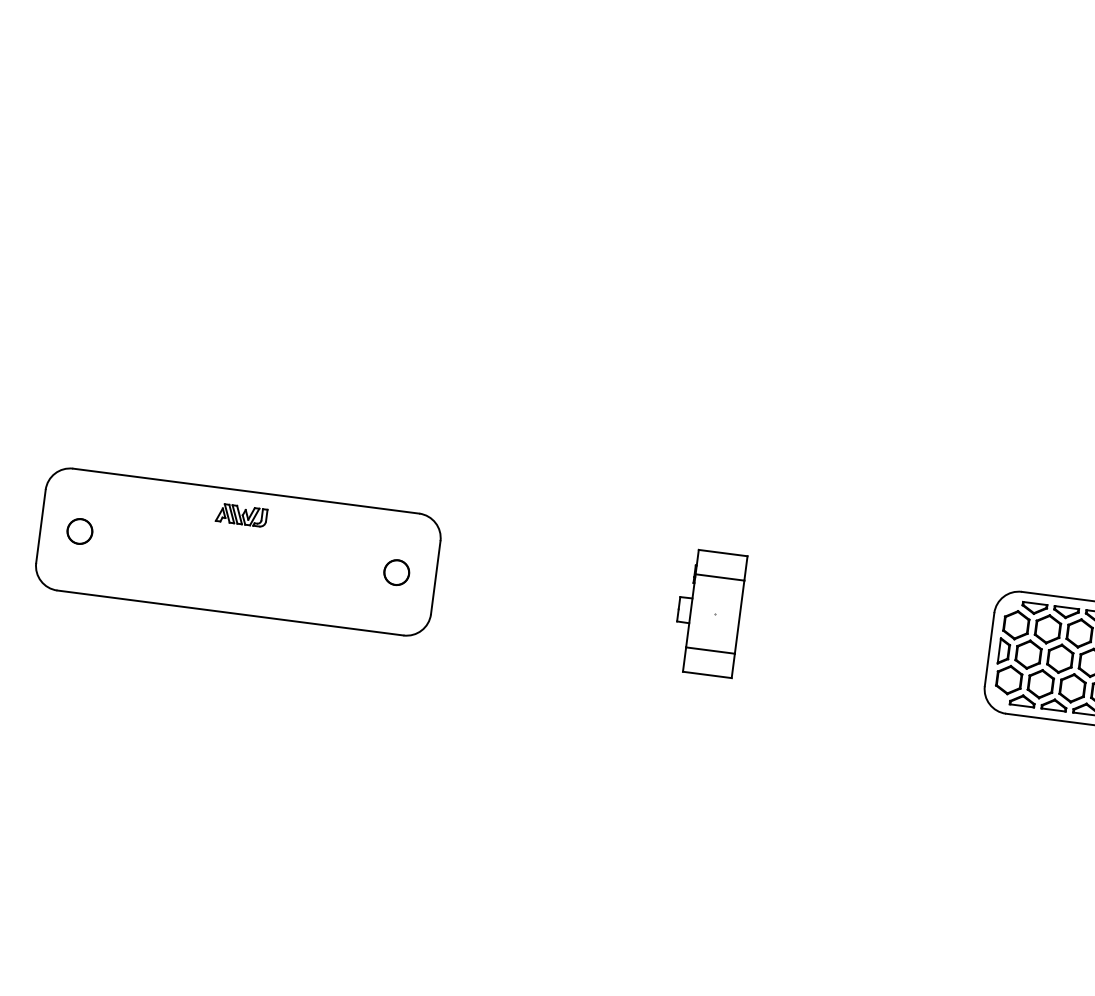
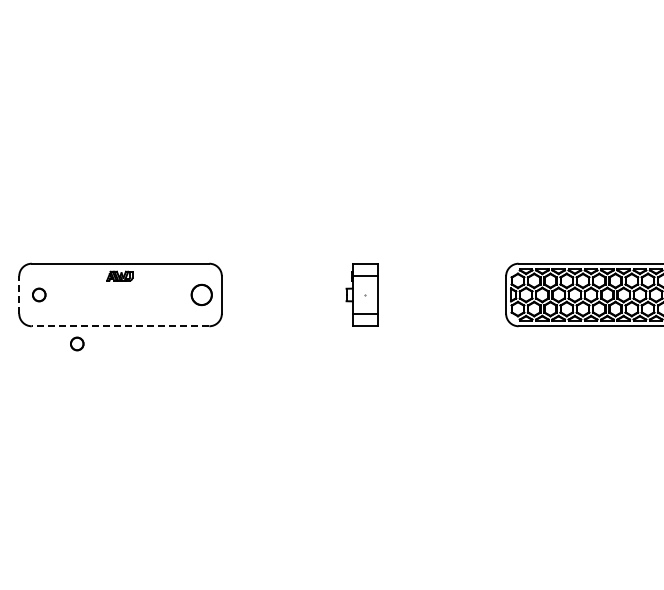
line: (41, 527) -> (19, 295), solid -> dashed
part: (396, 571) -> (201, 294), size x1.6
line: (230, 613) -> (120, 326), solid -> dashed
part: (142, 635) -> (77, 343), added

